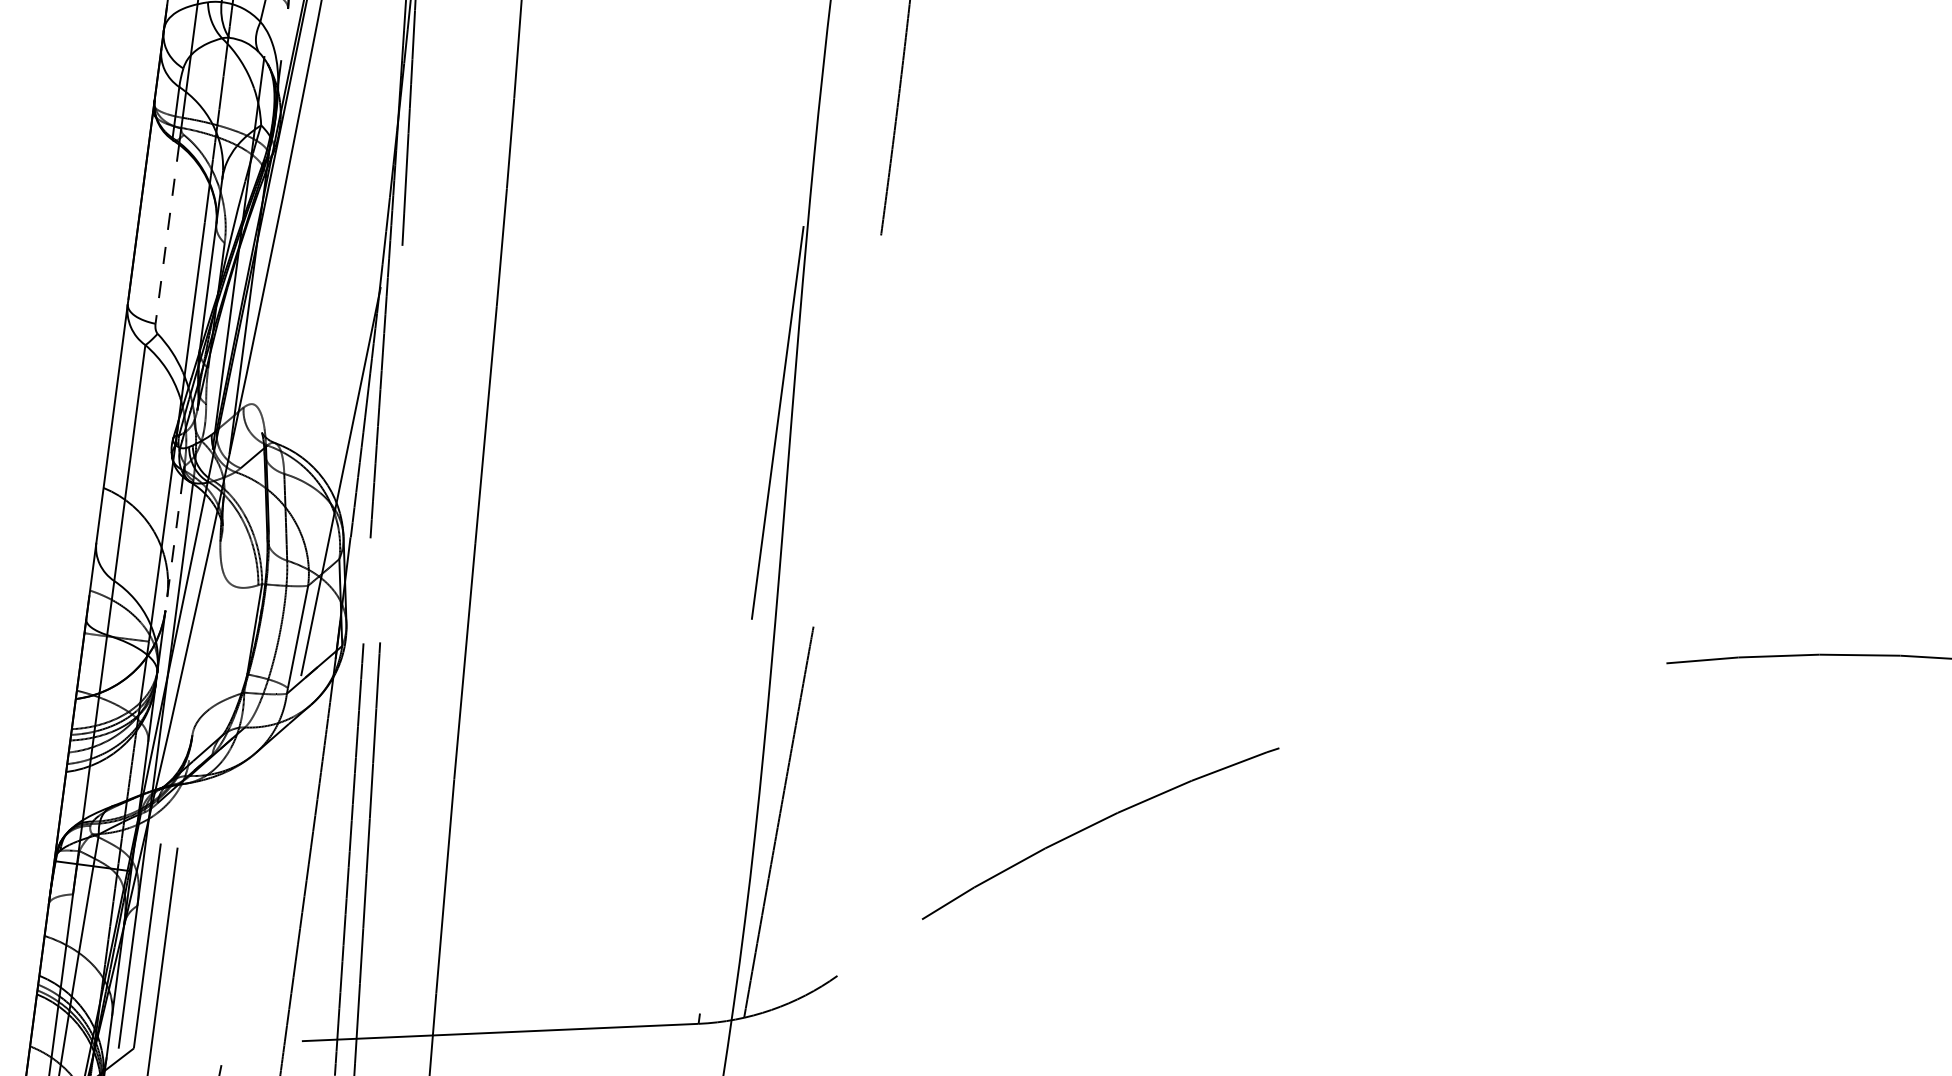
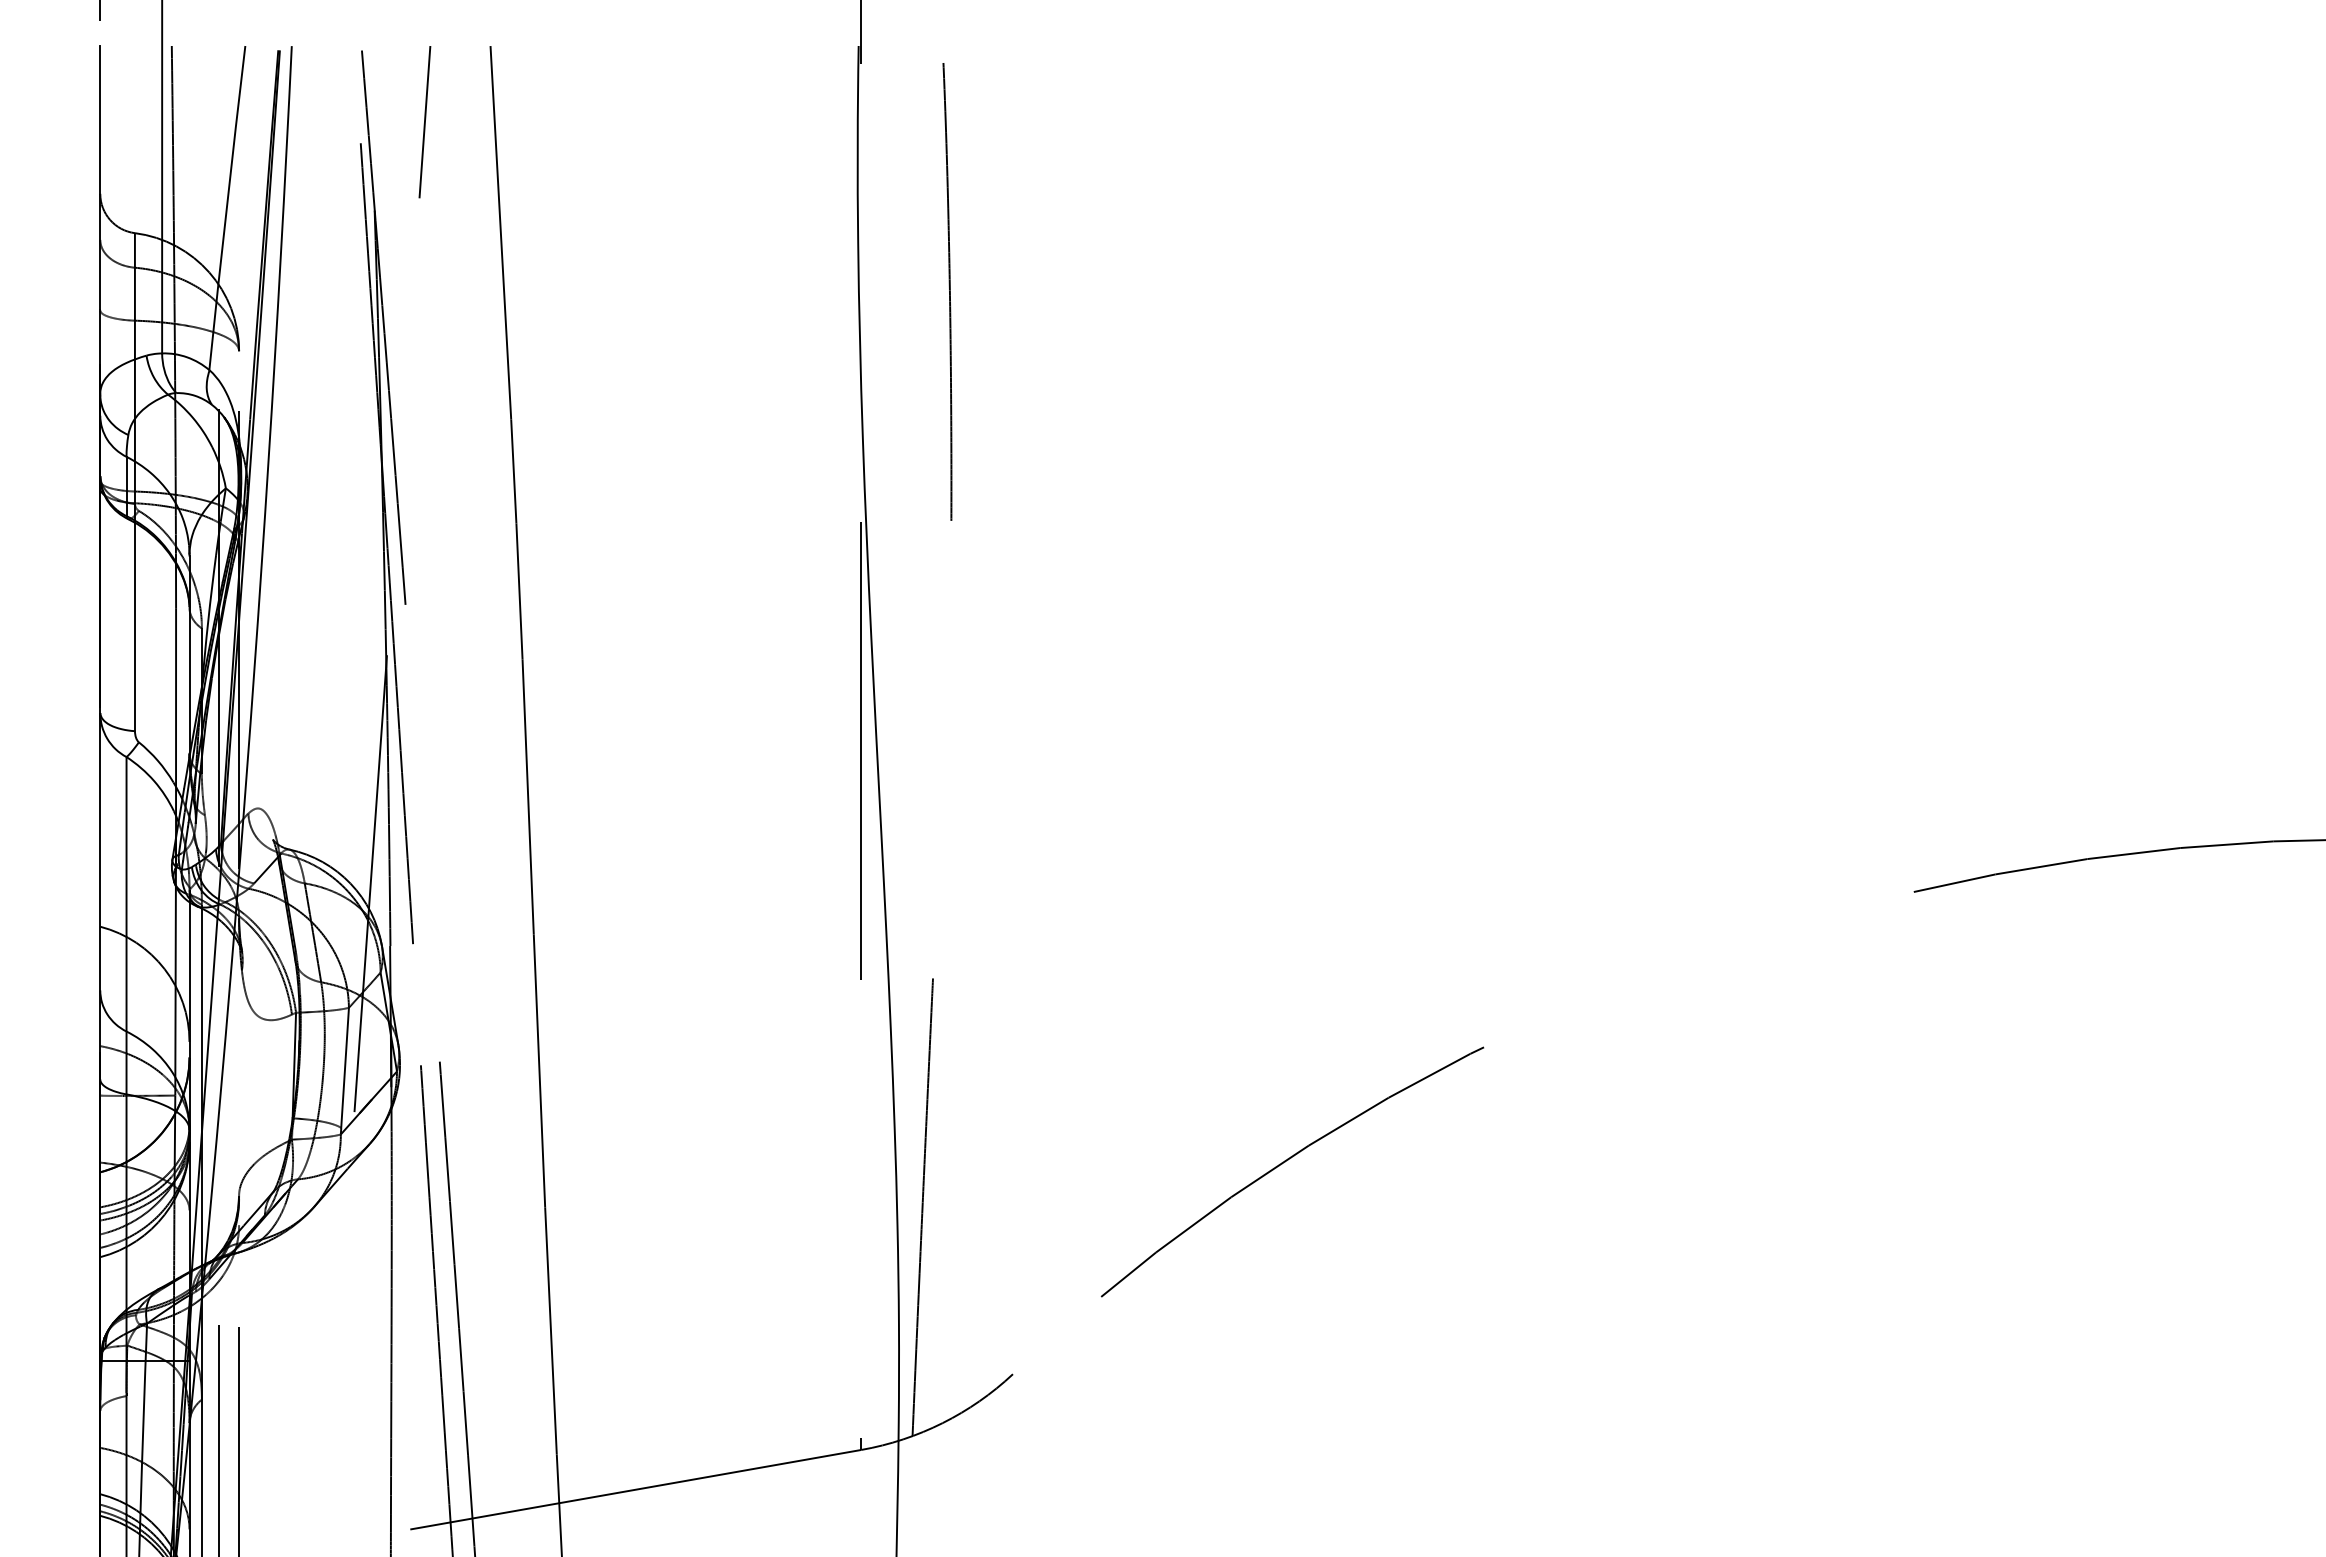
line: (166, 234) -> (134, 627), dashed -> solid
line: (174, 543) -> (189, 979), dashed -> solid

